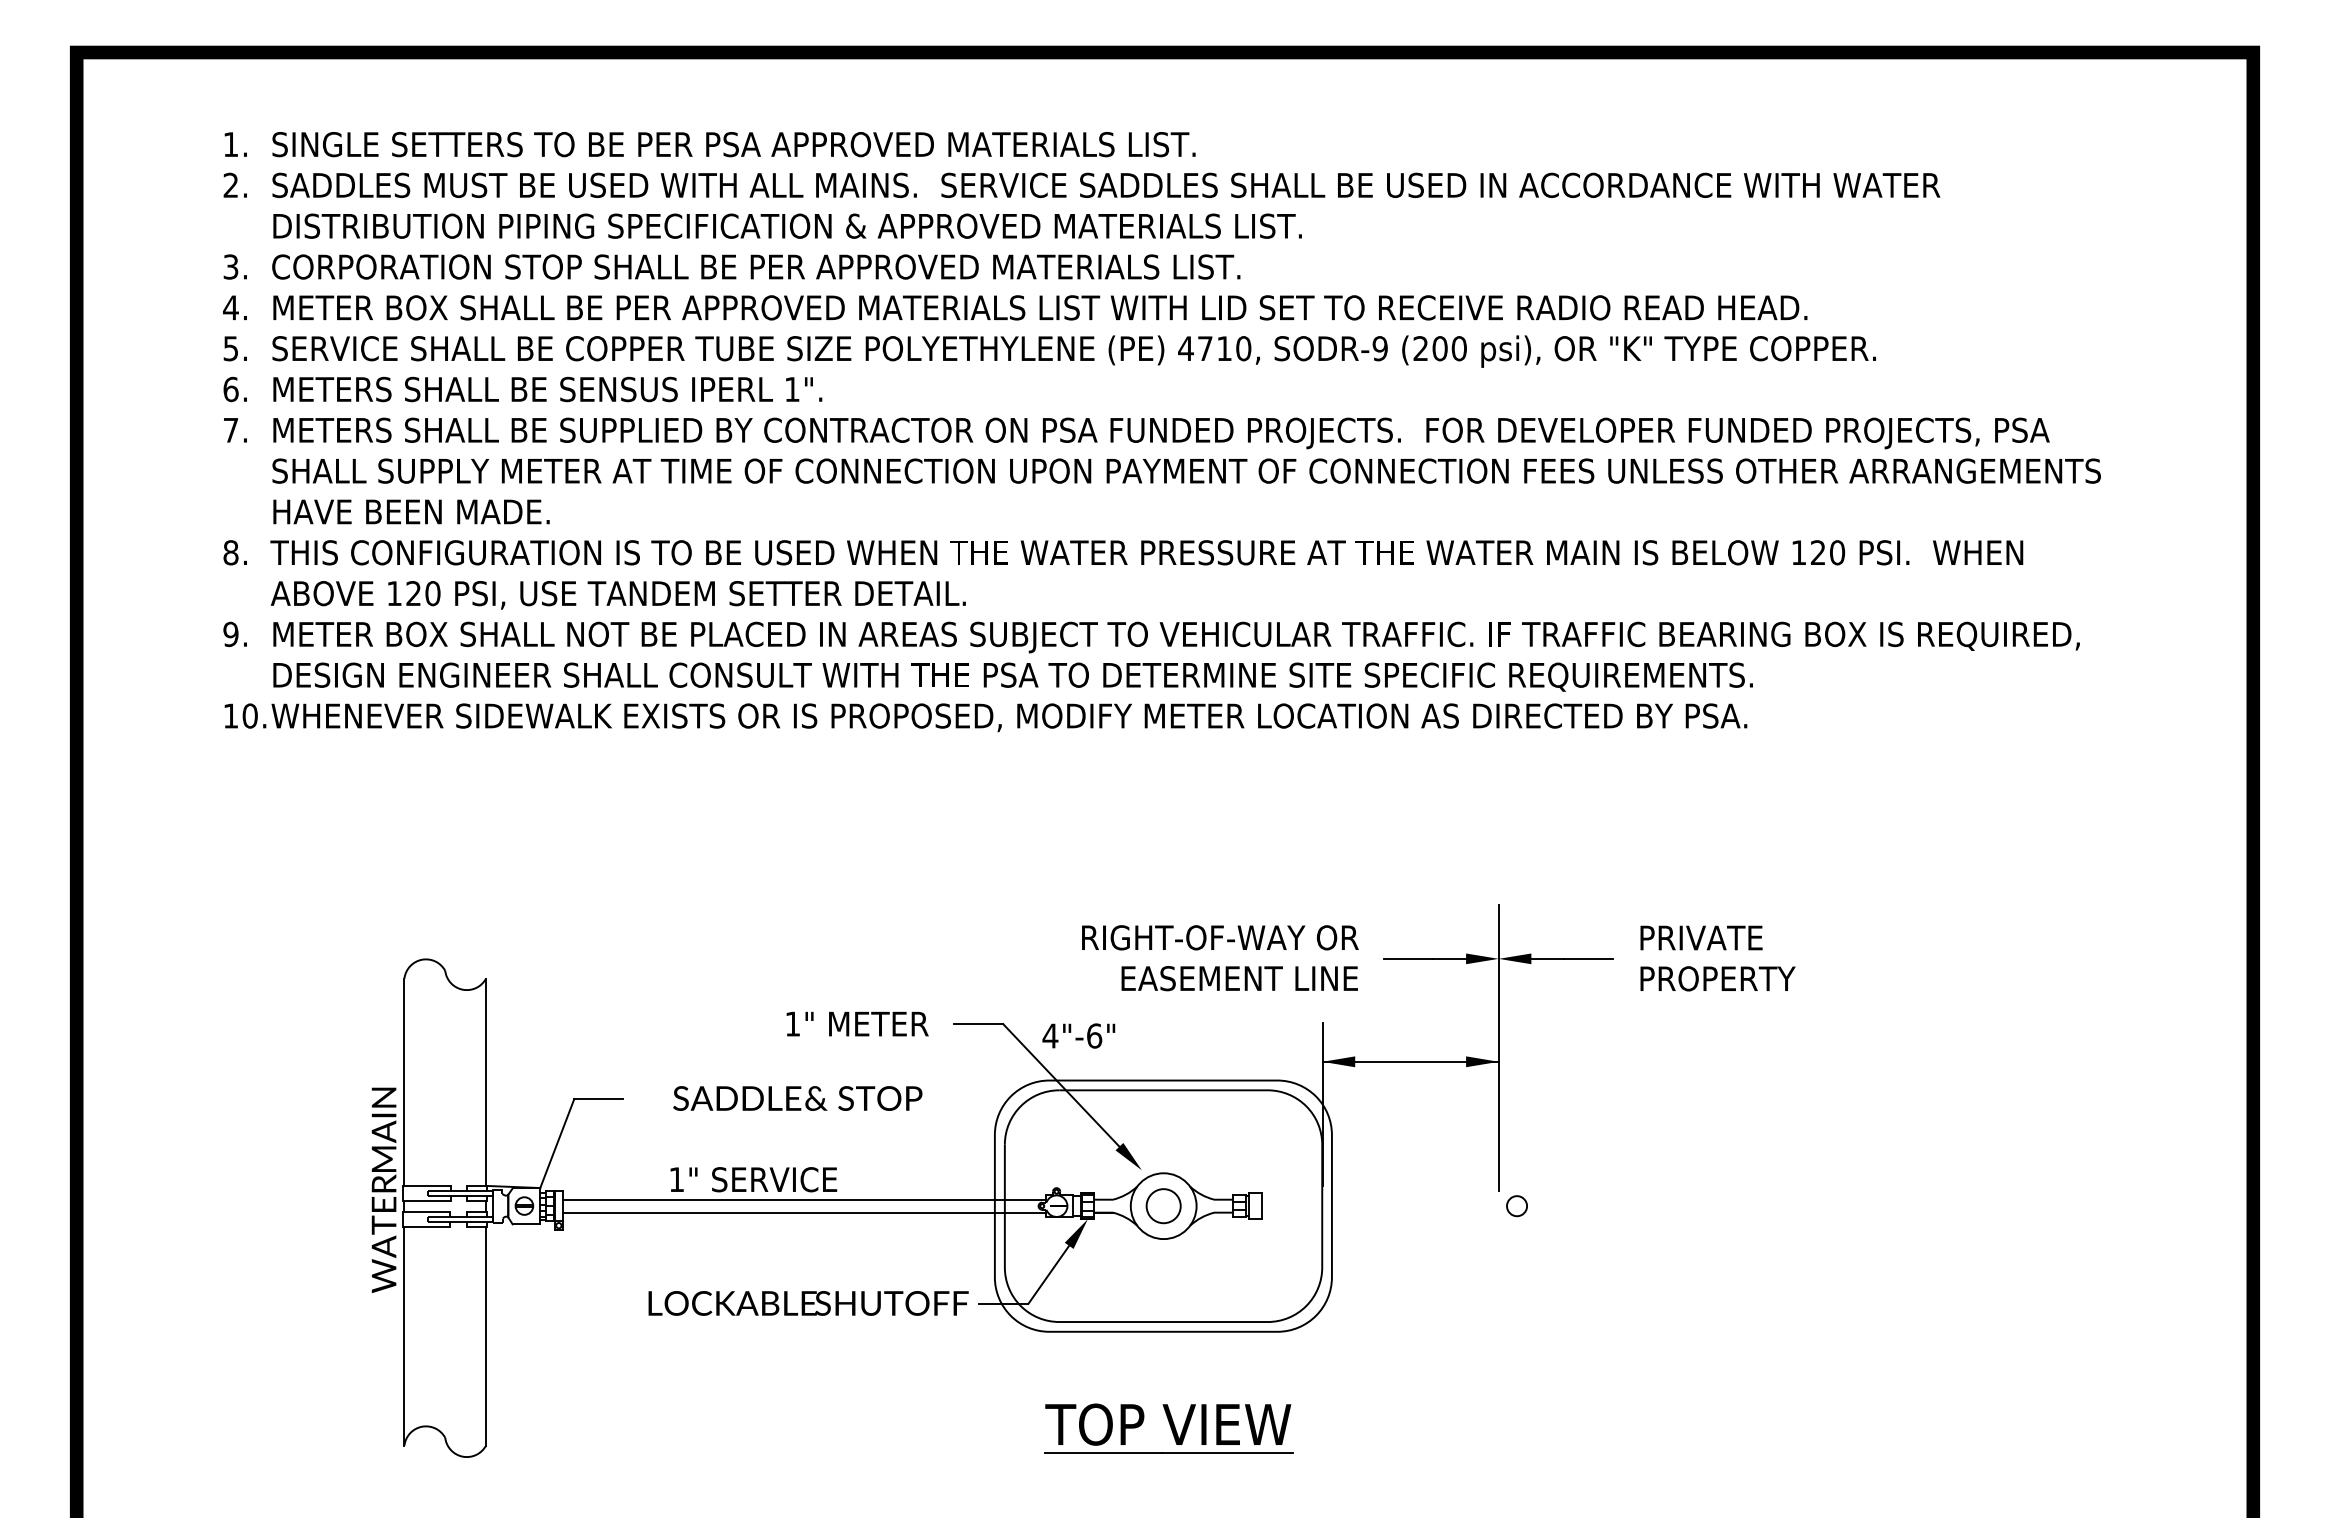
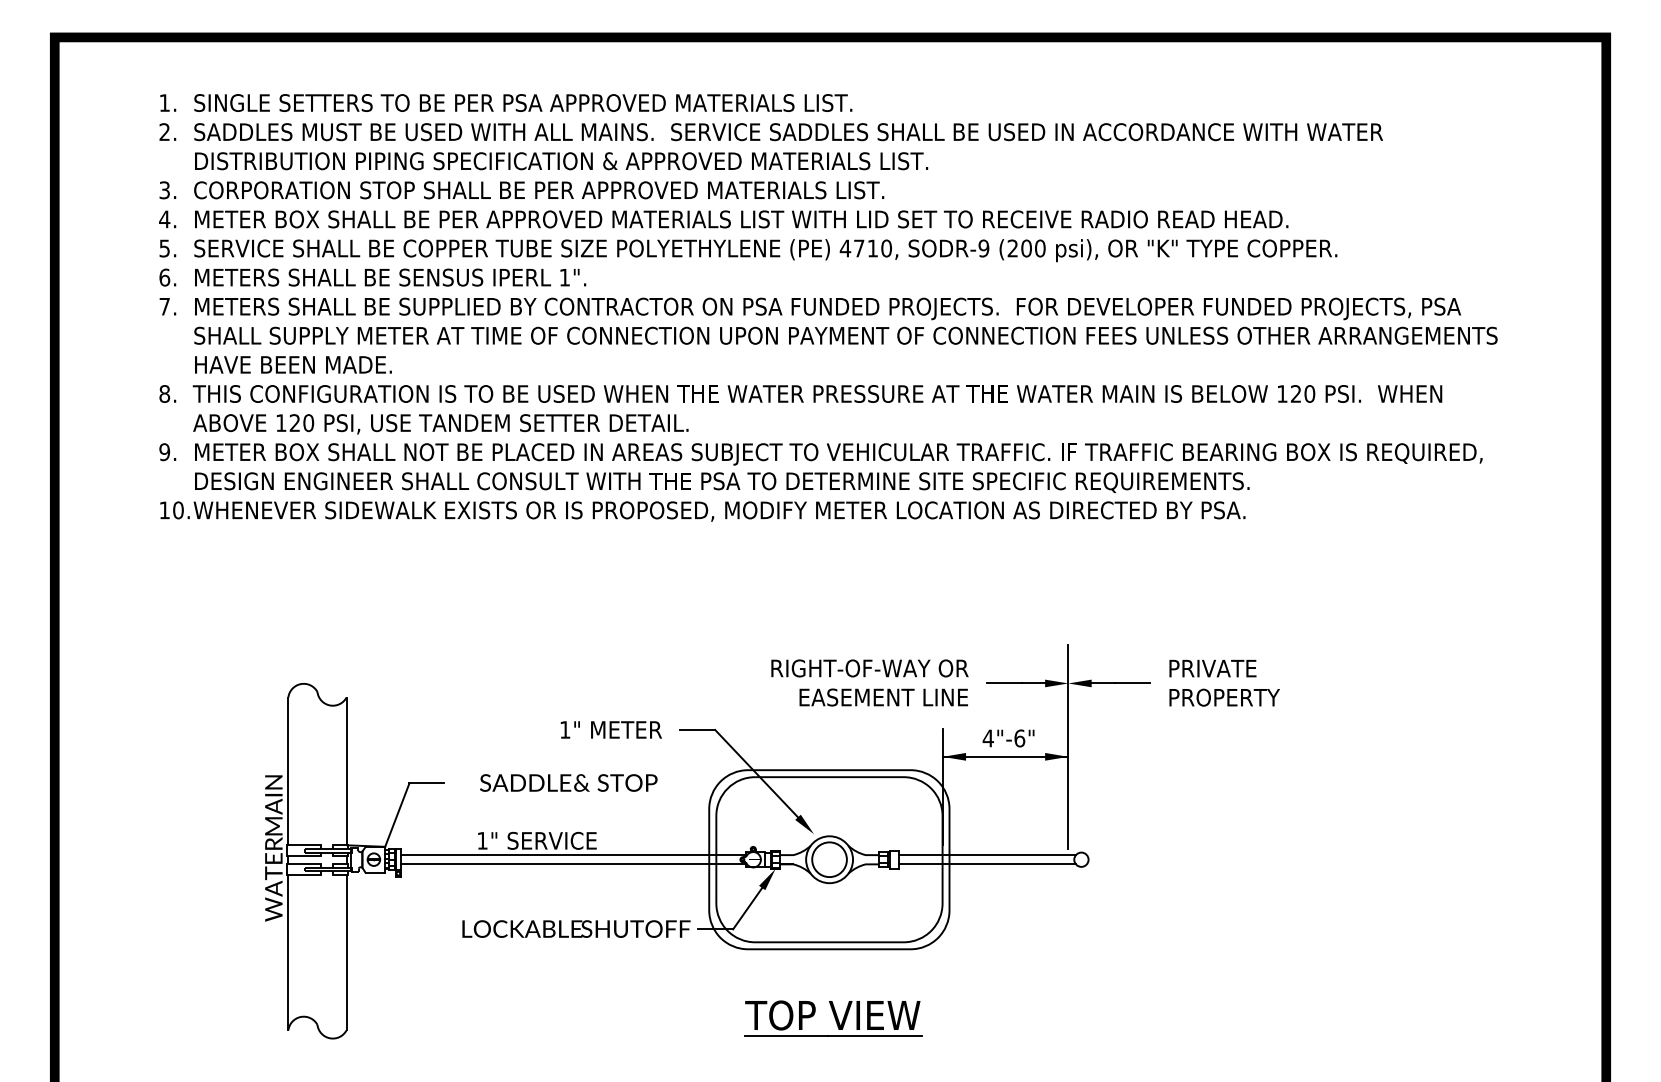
text: (1078, 1035) -> (1008, 738), moved
line: (1385, 1199) -> (987, 854), added
circle: (1163, 1205) -> (829, 859), size x1.43
line: (1385, 1212) -> (987, 864), added

